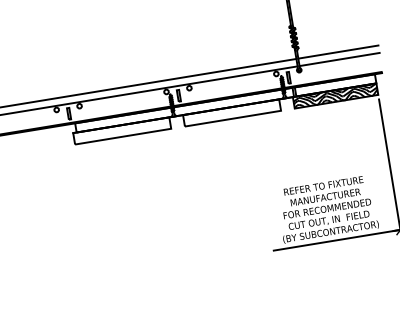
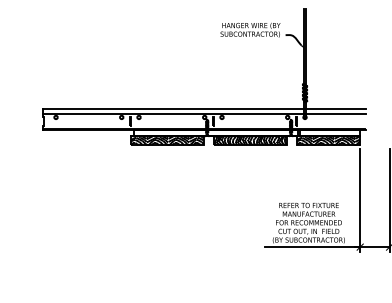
hatch: (232, 112) -> (250, 140), added
hatch: (122, 130) -> (167, 140), added

